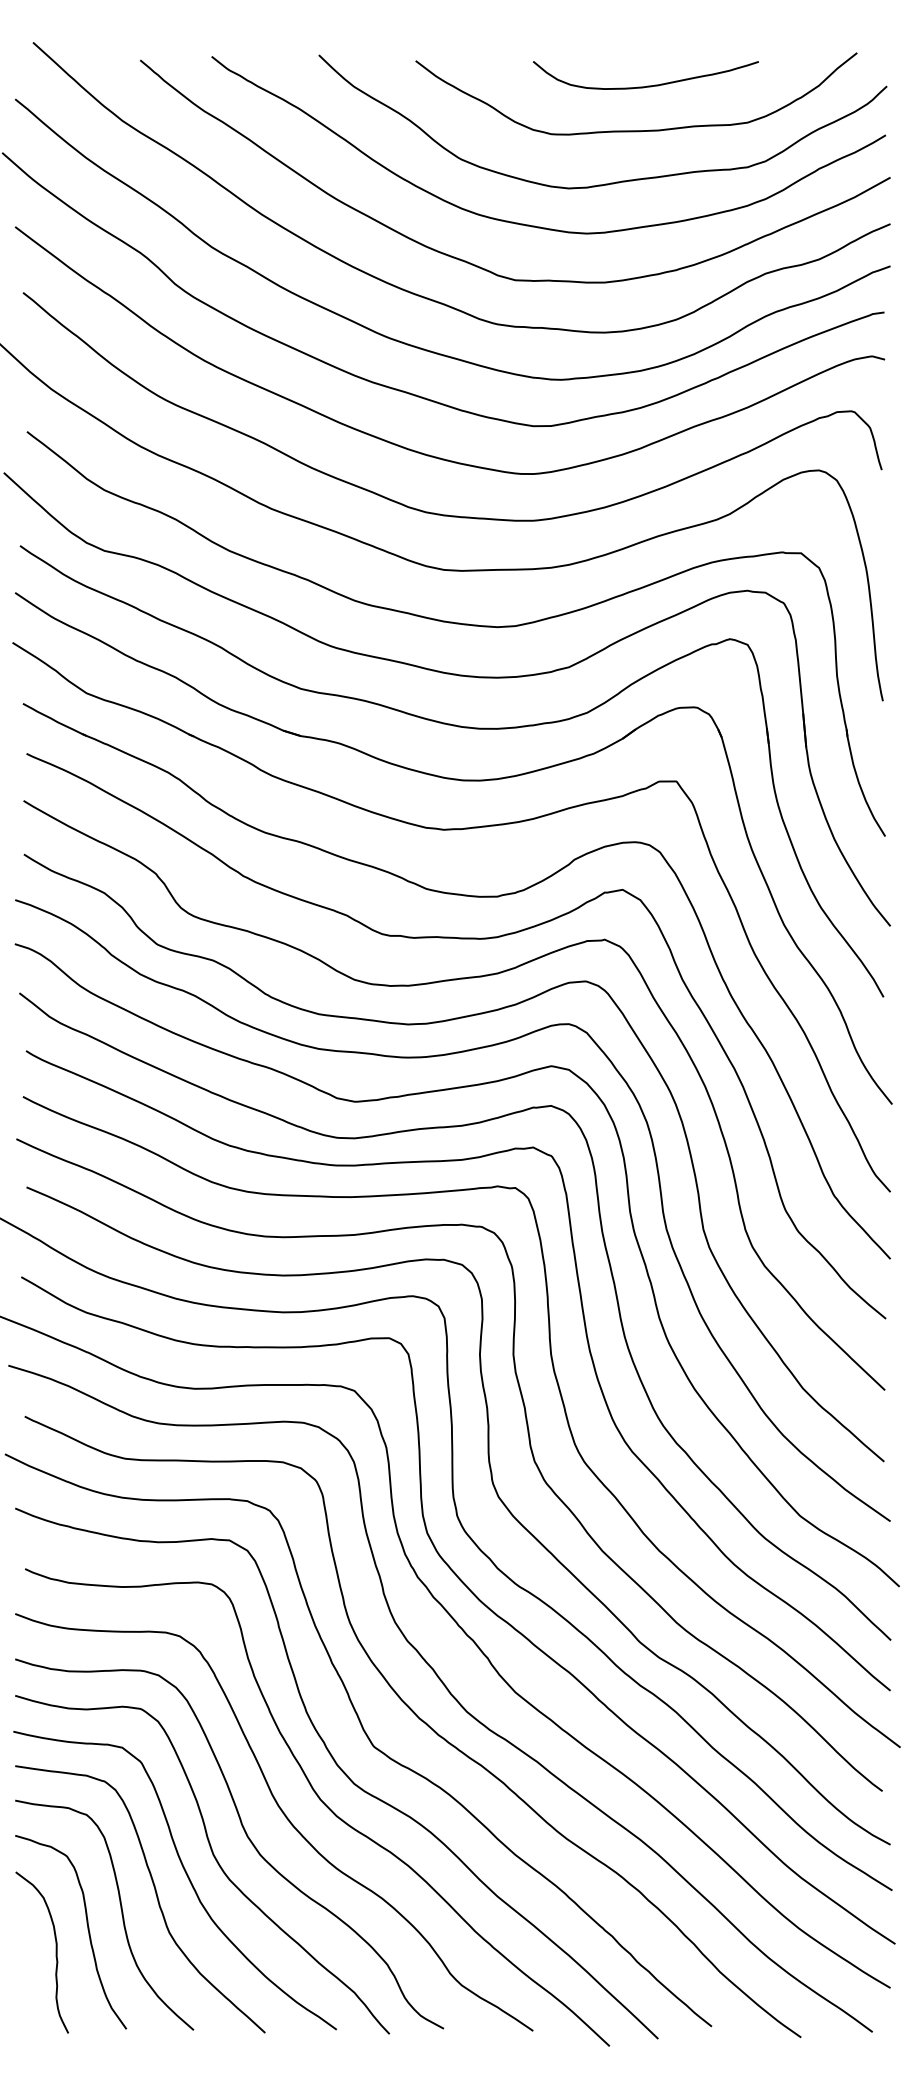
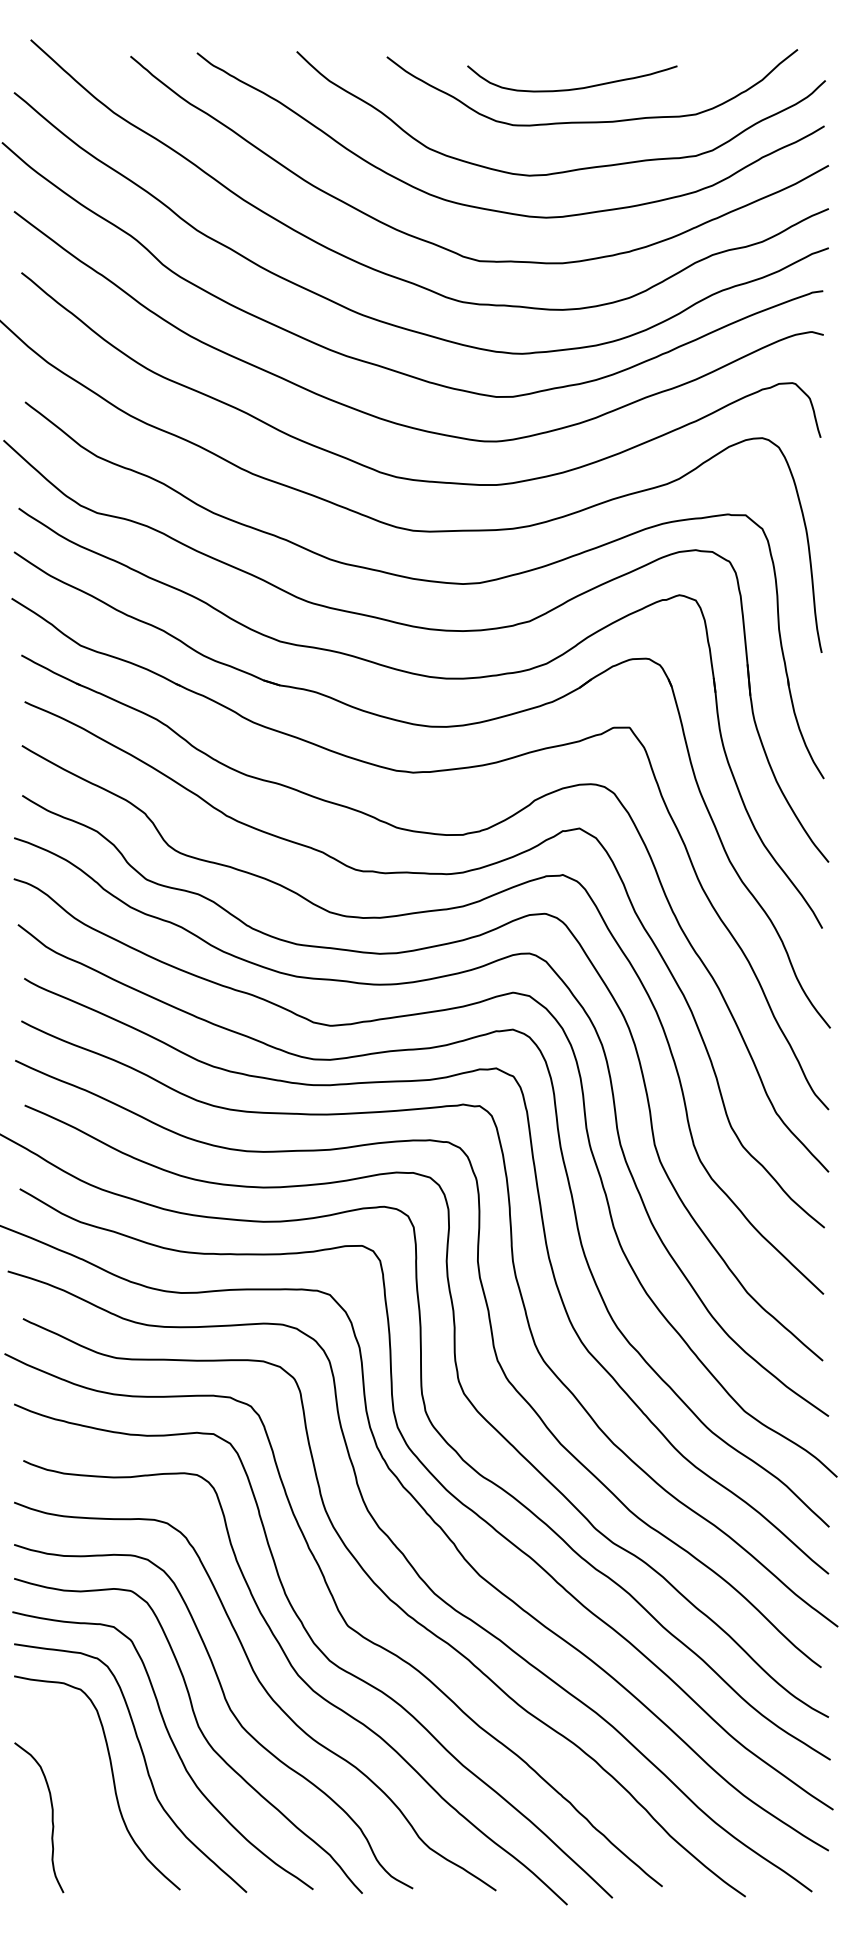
curve: (647, 85) -> (573, 88), moved
curve: (87, 1929) -> (81, 1796), removed

